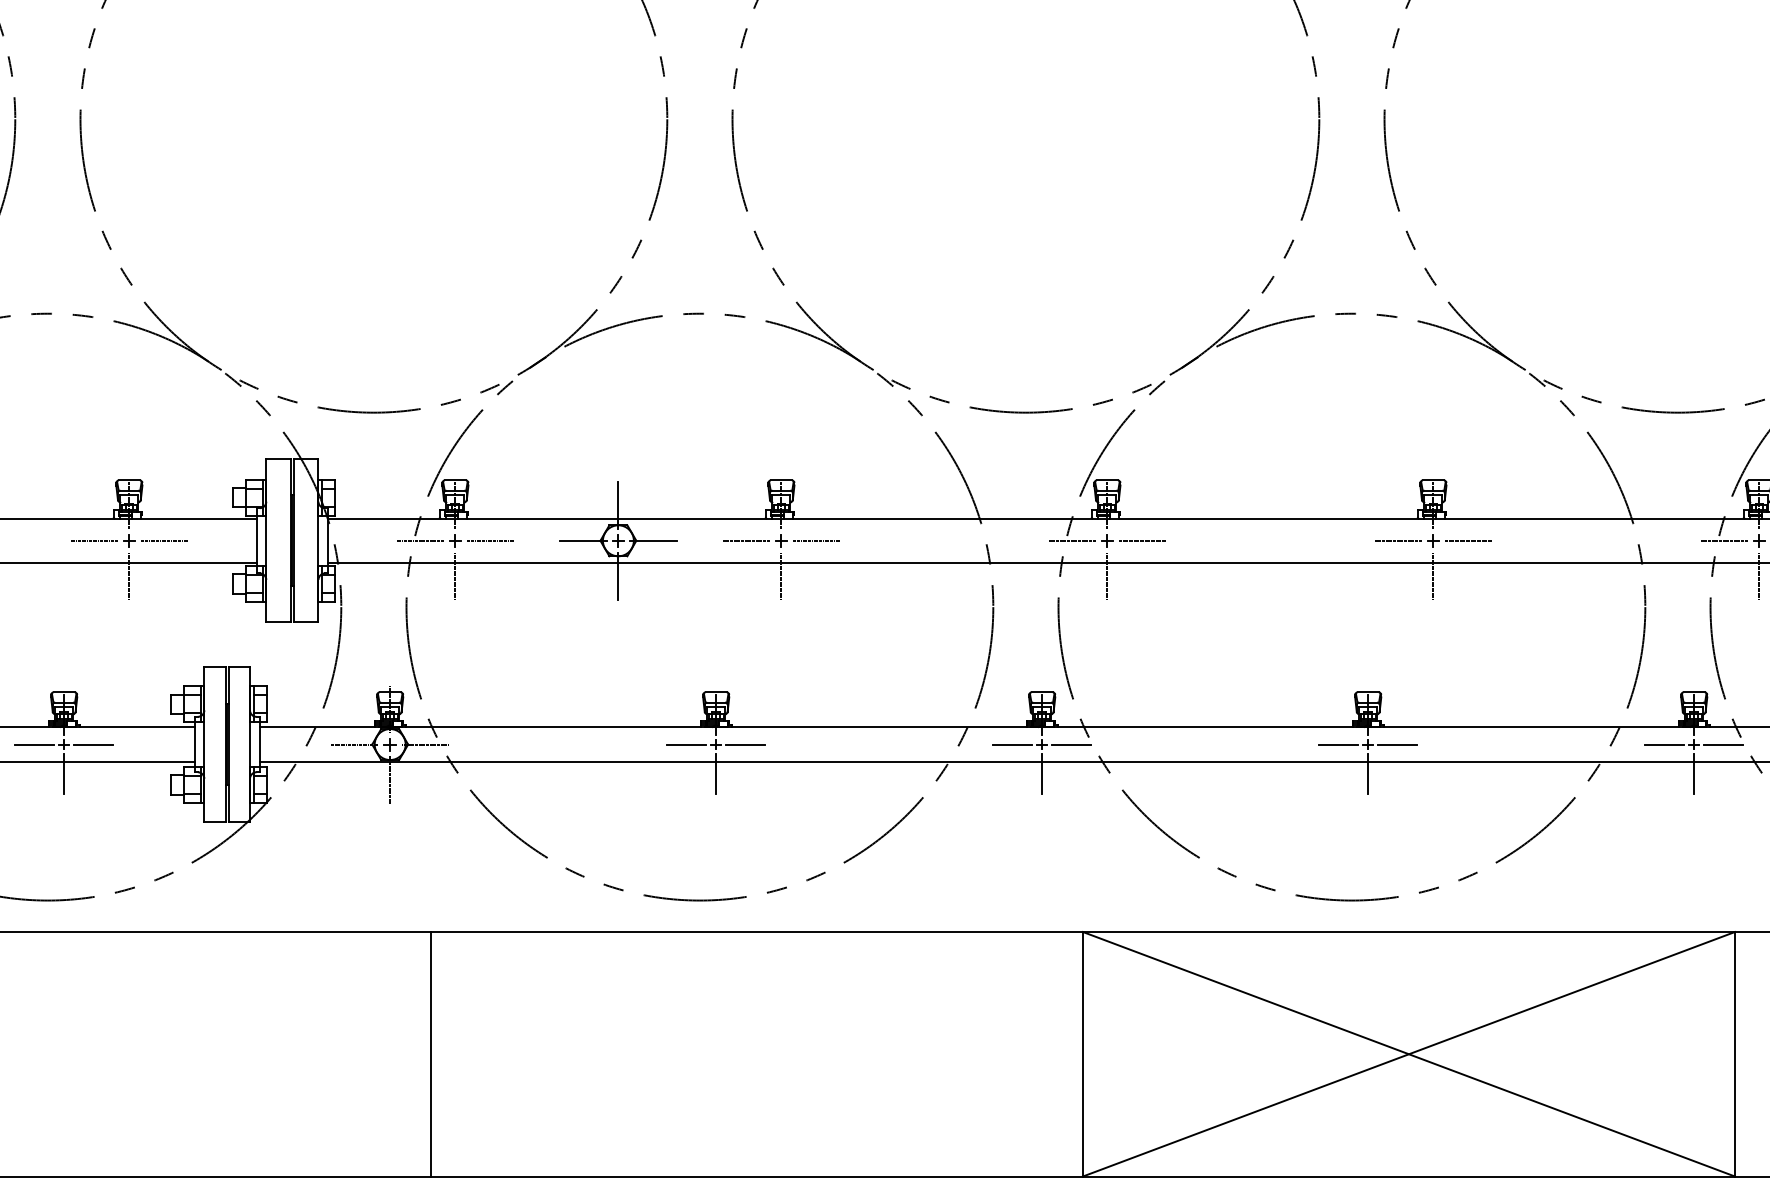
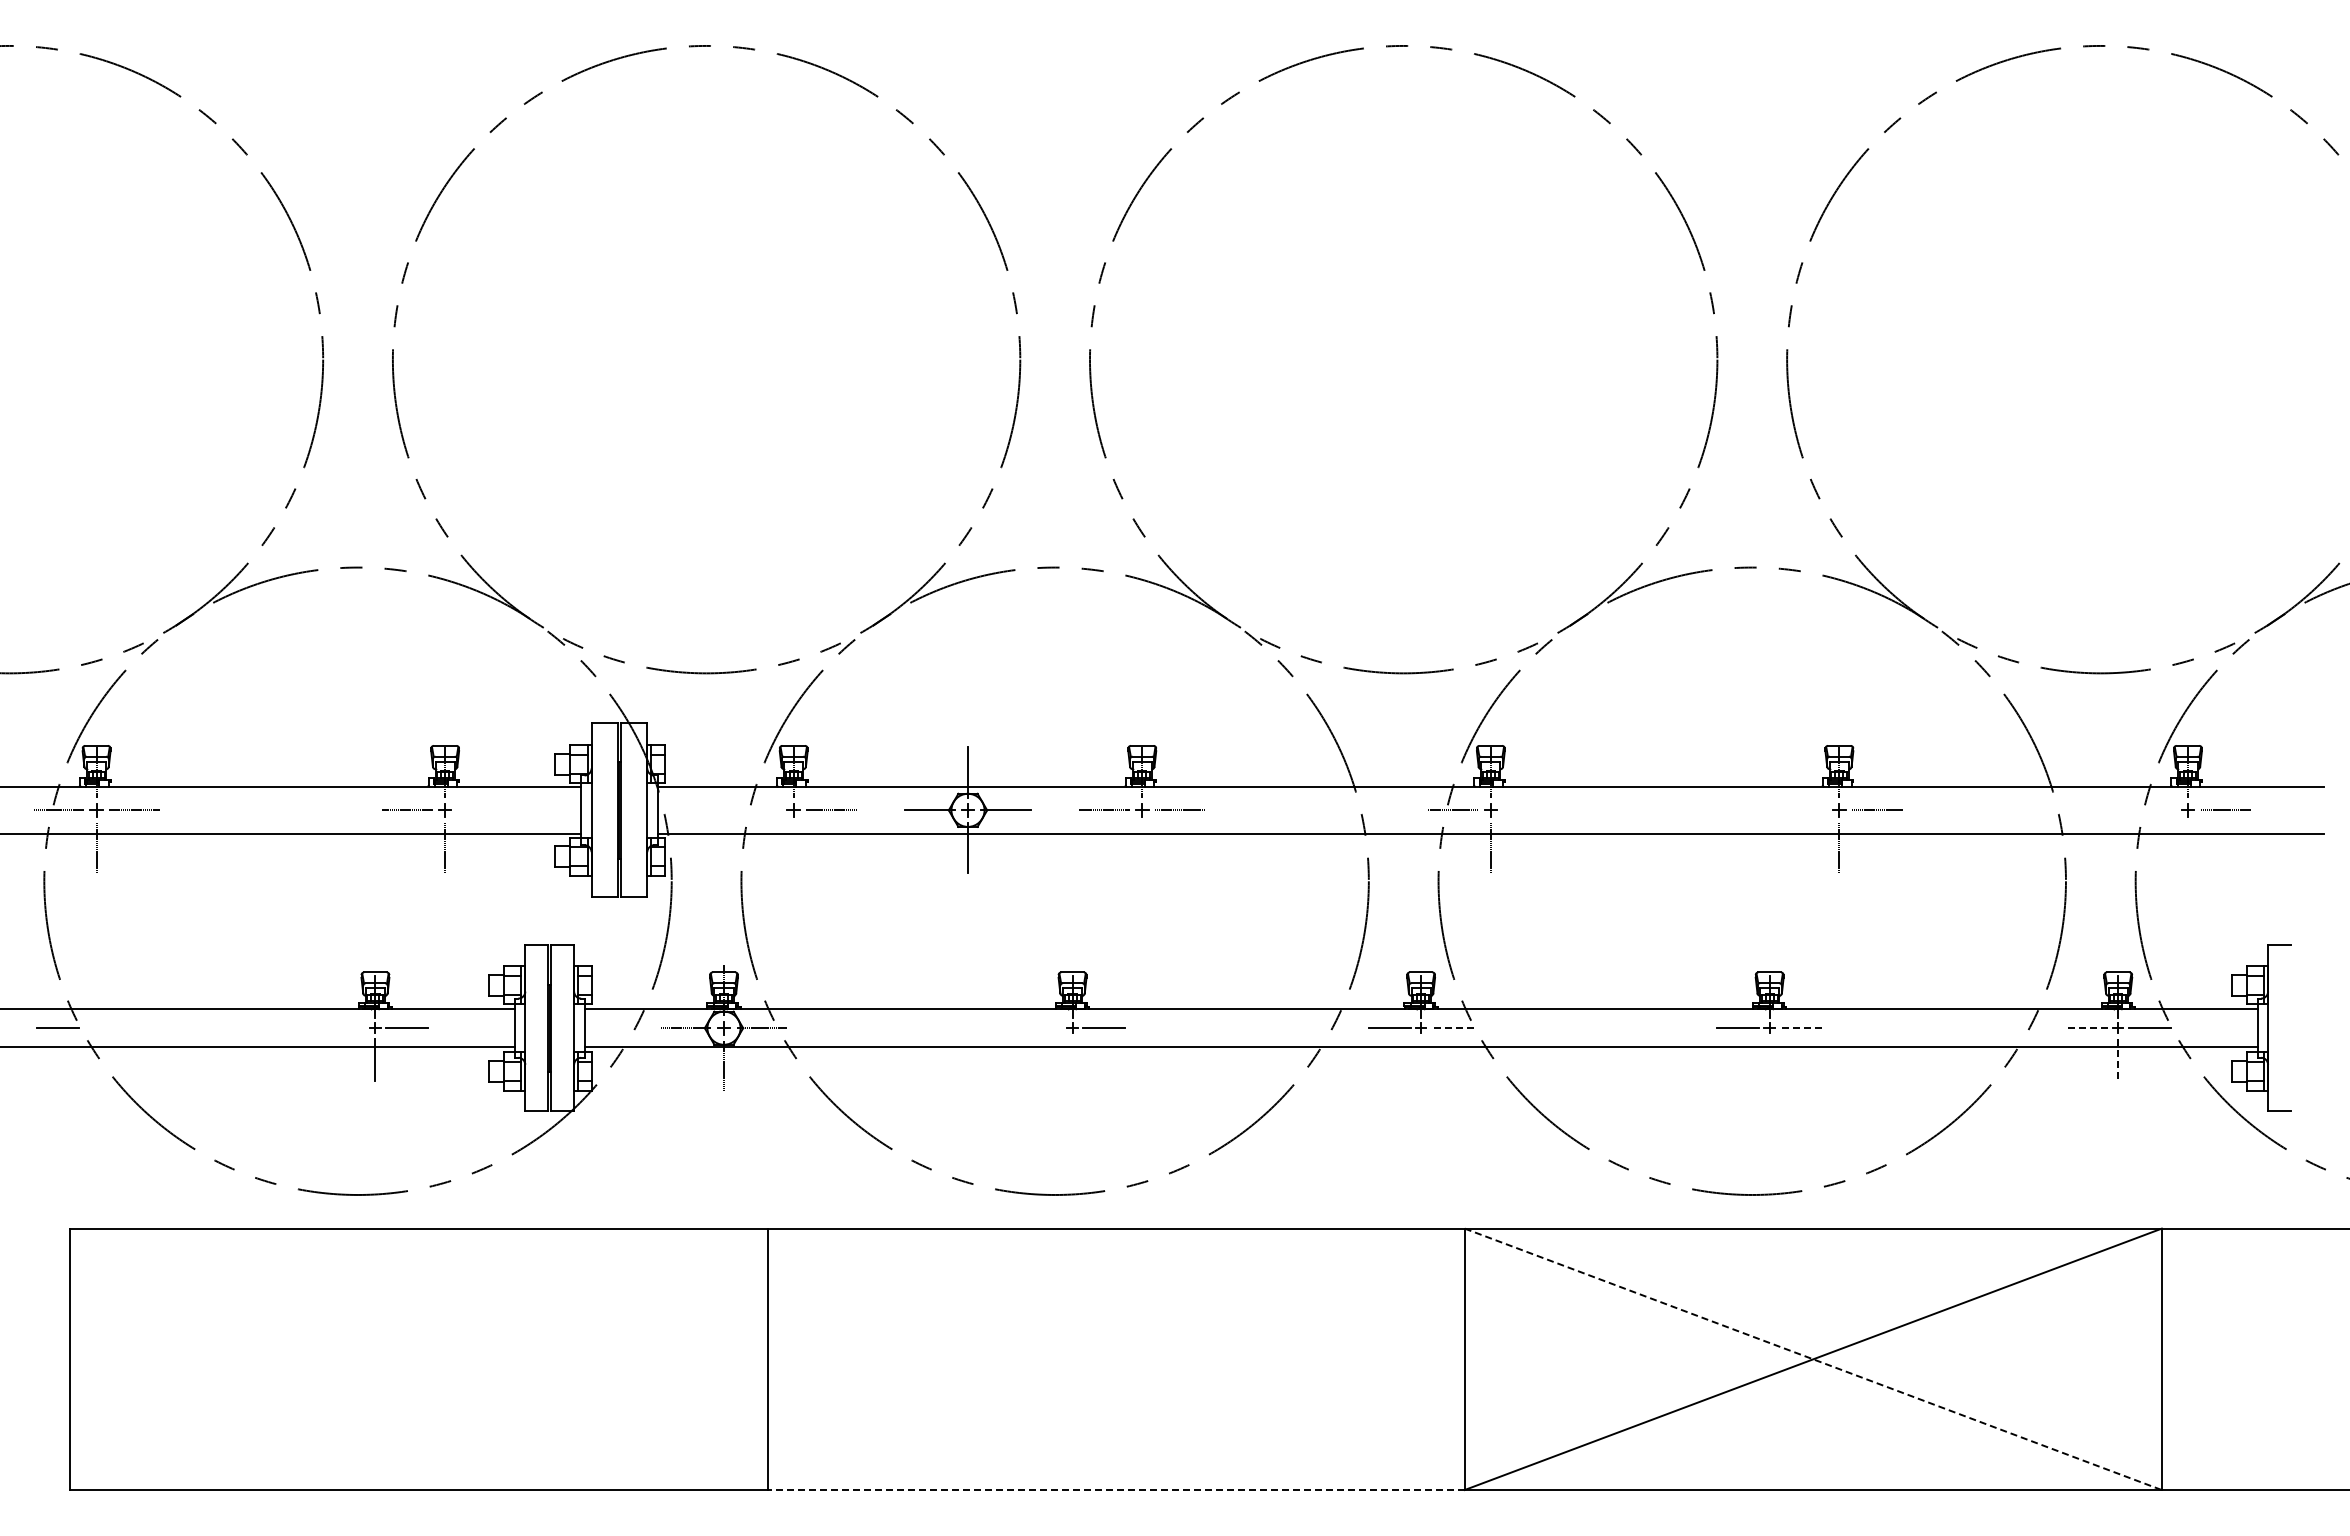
line: (164, 540) -> (482, 810), removed
line: (419, 540) -> (755, 810), removed
line: (1142, 540) -> (1528, 810), removed
line: (1397, 540) -> (1801, 810), removed
line: (1724, 540) -> (2150, 810), removed
line: (455, 576) -> (793, 848), removed
line: (781, 576) -> (1142, 848), removed
line: (1759, 576) -> (2187, 848), removed
line: (34, 744) -> (343, 1028), removed
line: (687, 744) -> (1041, 1028), removed
line: (1071, 744) -> (1452, 1028), solid -> dashed
line: (1397, 744) -> (1800, 1028), solid -> dashed
line: (1664, 744) -> (2086, 1028), solid -> dashed
line: (716, 773) -> (1072, 1059), removed
line: (1042, 773) -> (1421, 1059), removed
line: (1368, 773) -> (1769, 1059), removed
line: (1694, 774) -> (2118, 1060), solid -> dashed
line: (1409, 1054) -> (1813, 1359), solid -> dashed
line: (757, 1176) -> (1116, 1490), solid -> dashed

